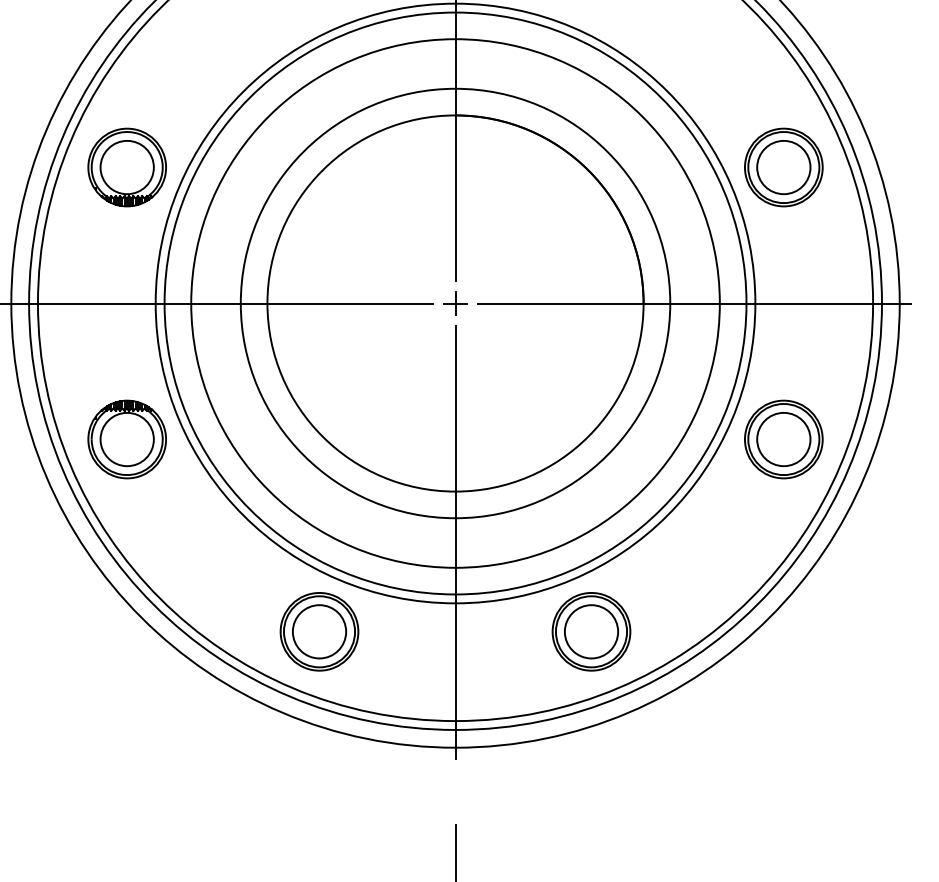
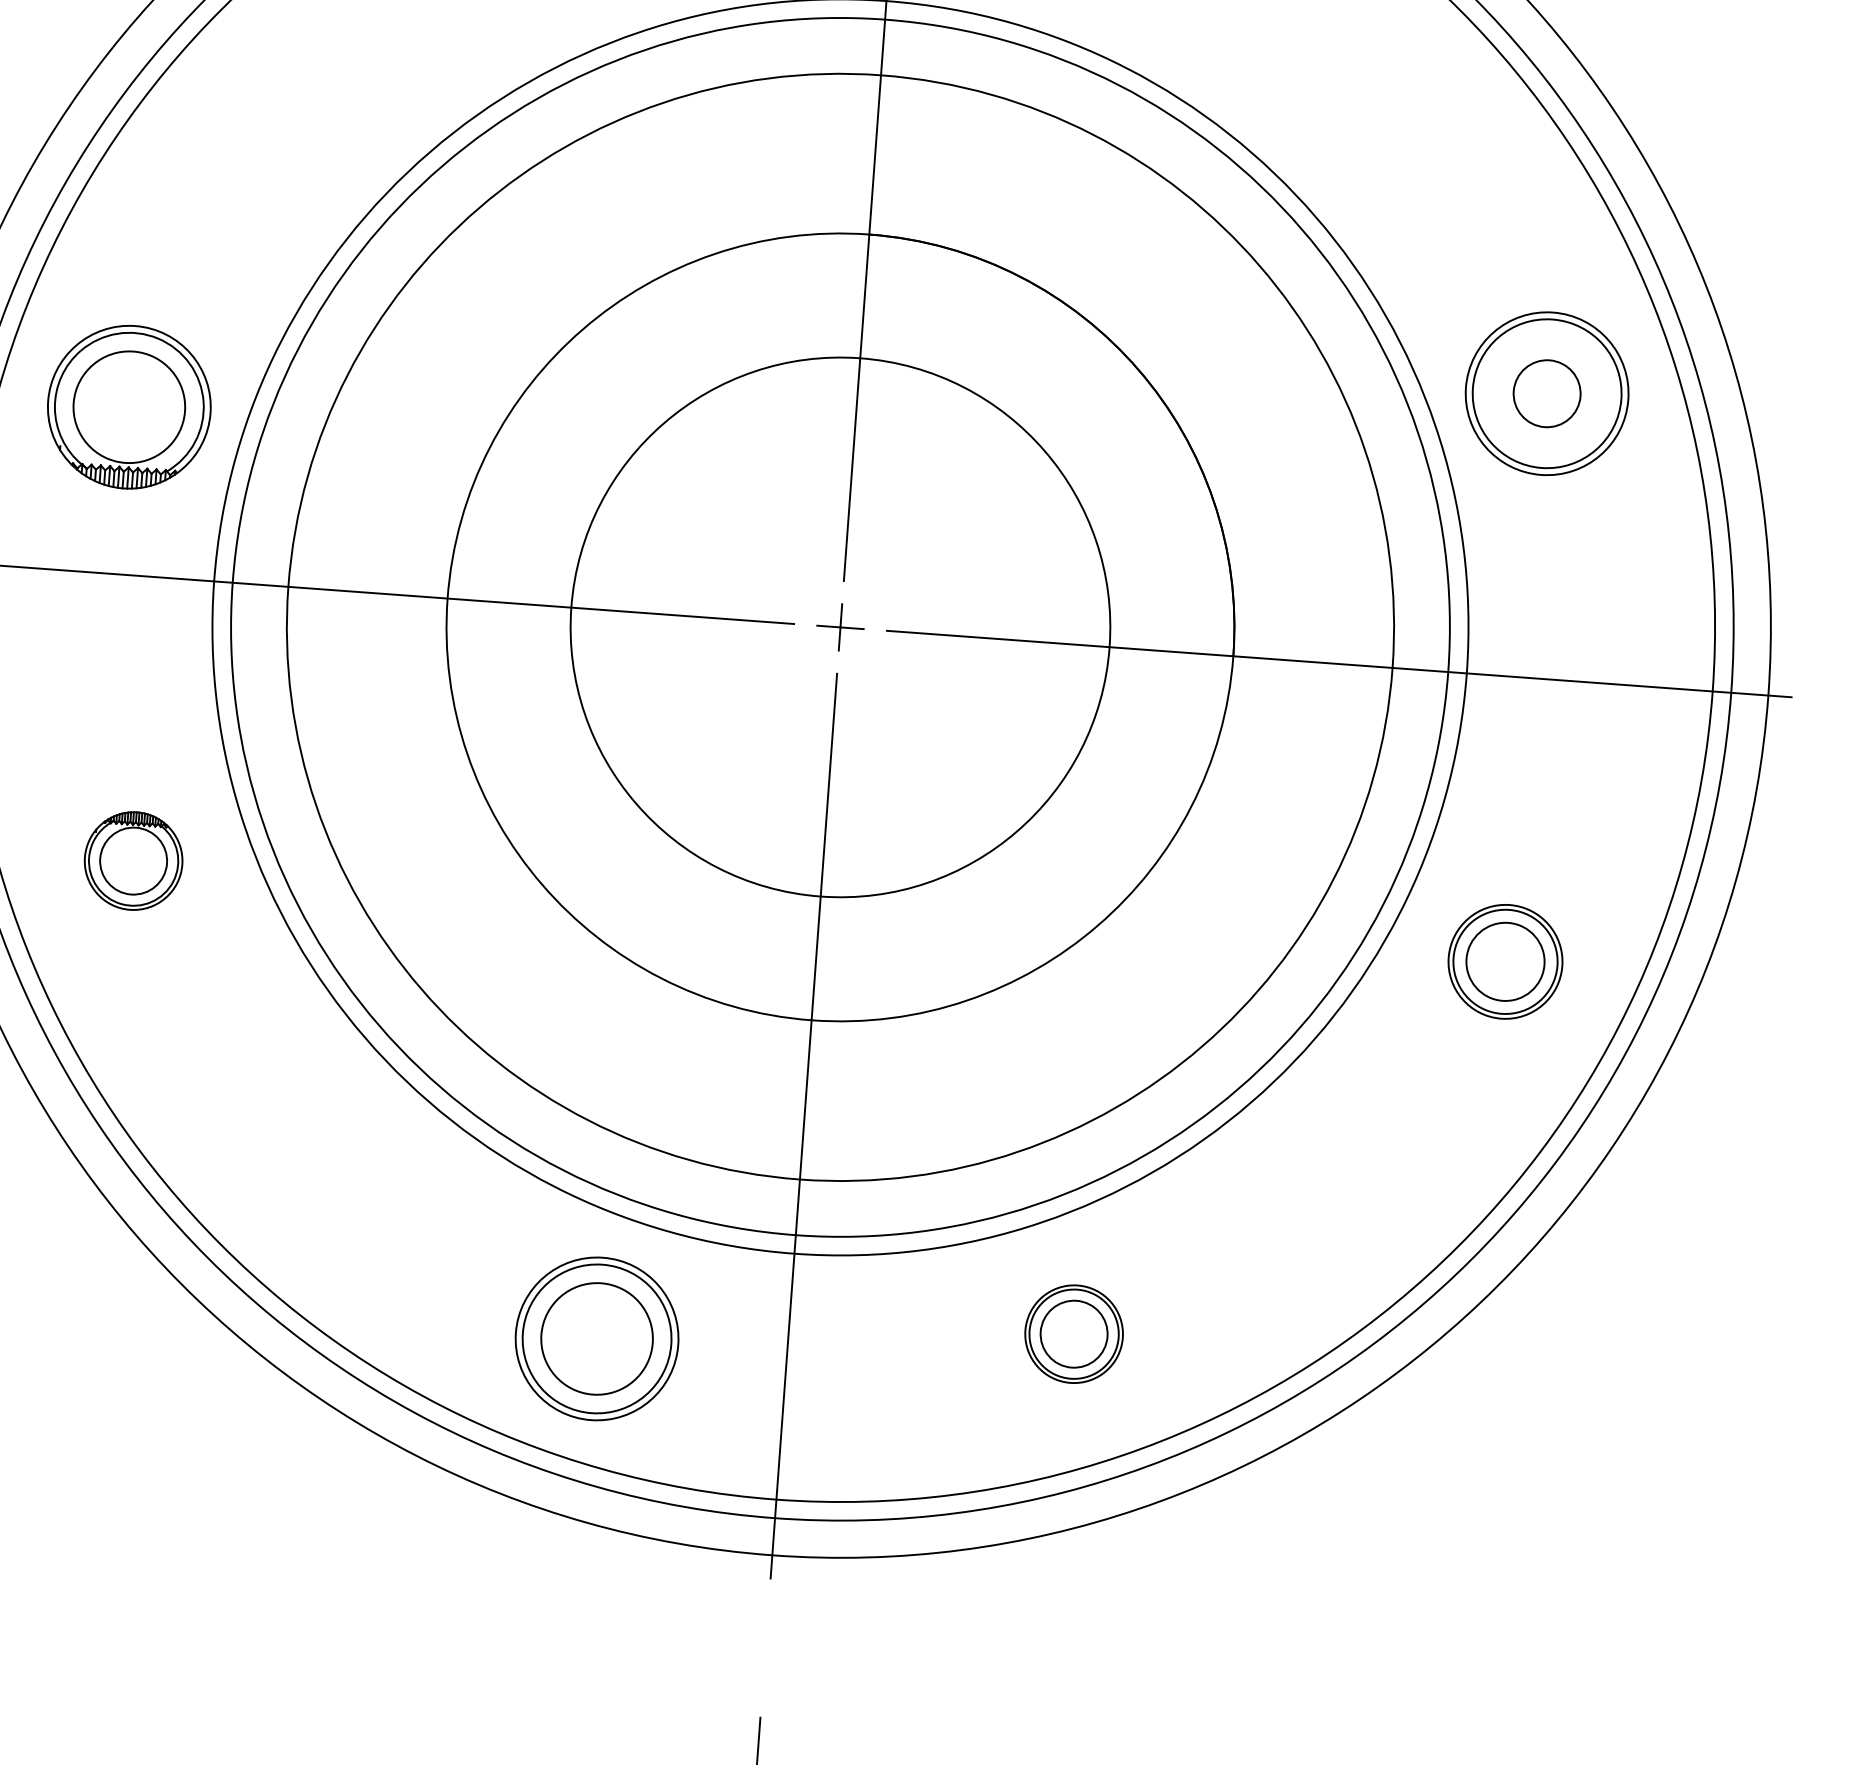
part: (126, 167) -> (127, 407), moved
circle: (783, 167) -> (1546, 393), size x0.6
circle: (455, 303) -> (840, 627), size x0.6
part: (126, 439) -> (132, 860), size x0.6
part: (783, 439) -> (1504, 961), size x0.7
part: (319, 631) -> (597, 1338), moved
part: (591, 631) -> (1074, 1333), size x0.6

